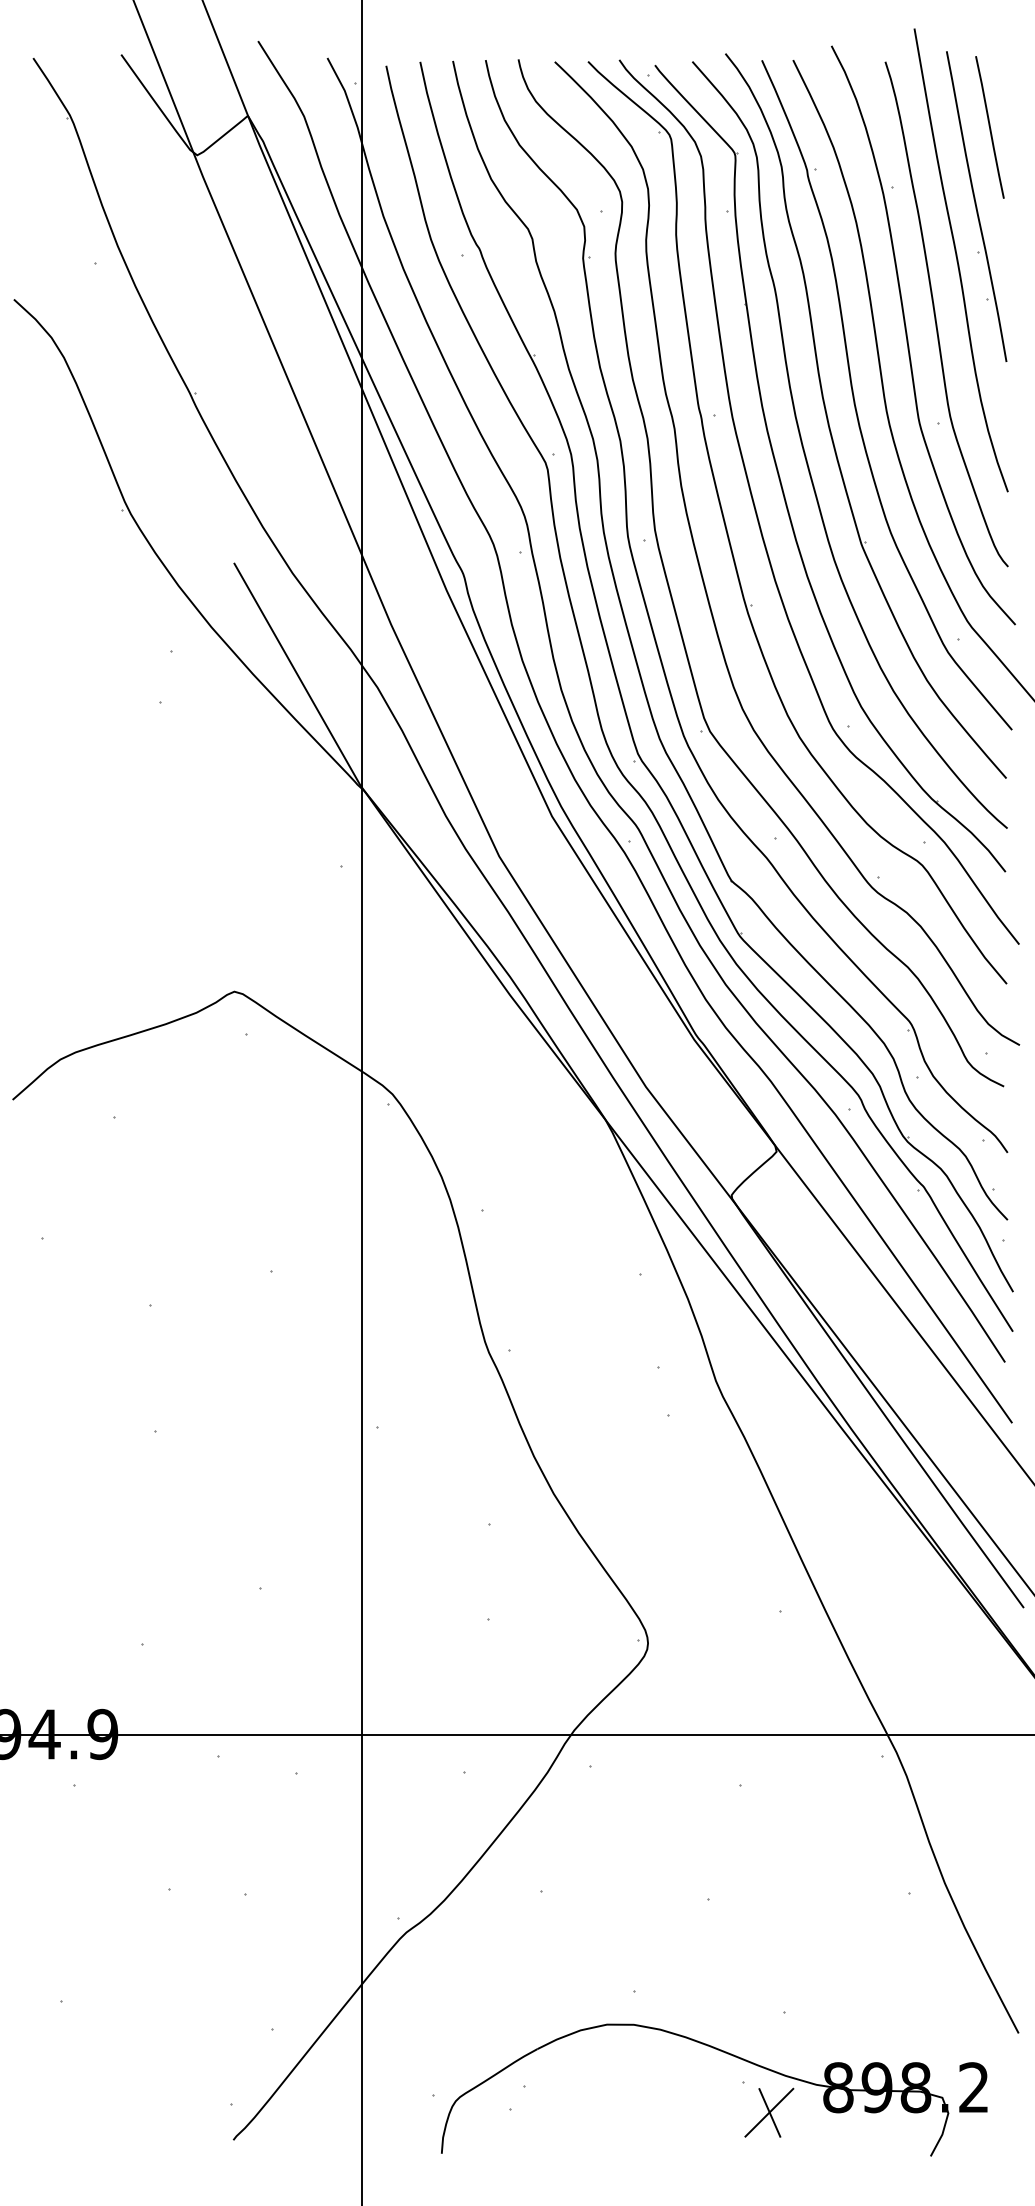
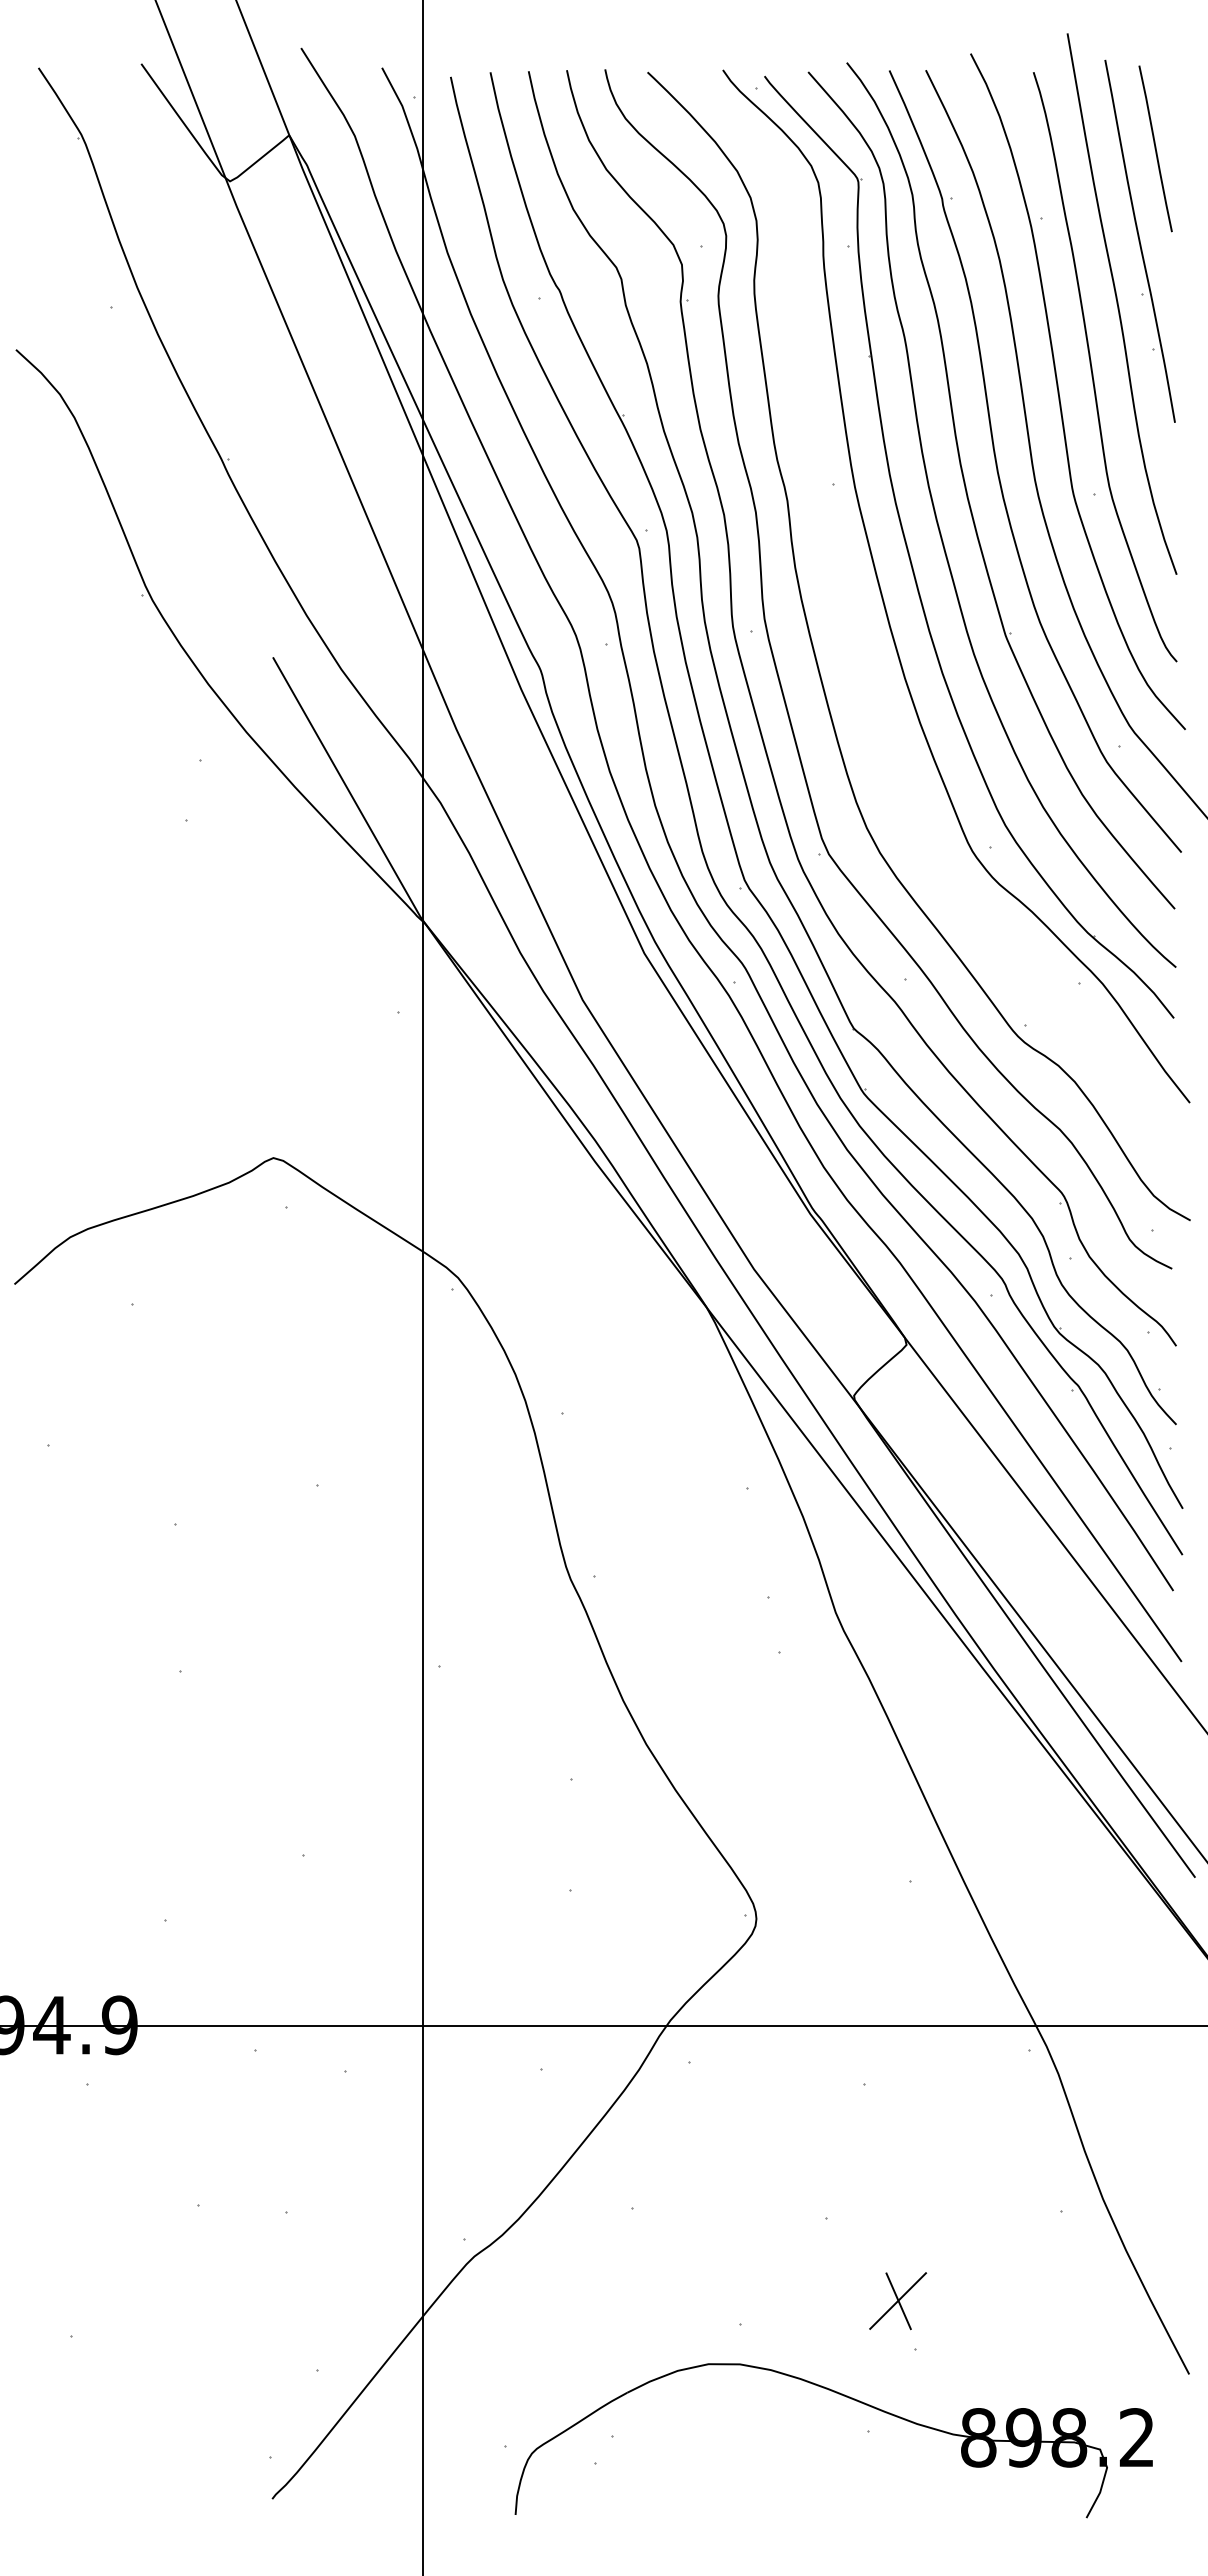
part: (730, 540) -> (852, 631), removed
part: (768, 2113) -> (897, 2301), moved

